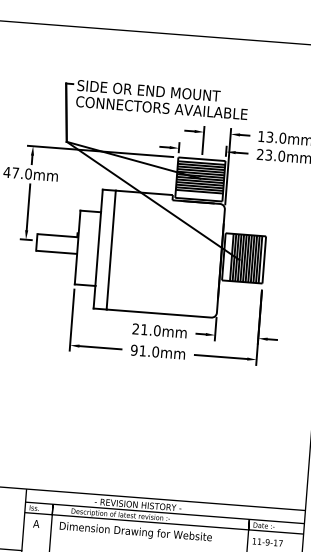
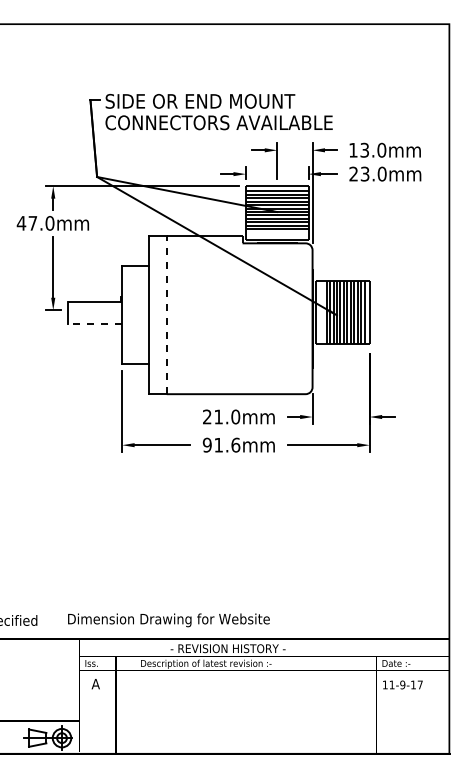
line: (111, 250) -> (166, 315), solid -> dashed
line: (56, 252) -> (94, 323), solid -> dashed
text: (155, 351) -> (235, 444), 91.0mm -> 91.6mm
text: (135, 532) -> (168, 620), moved

